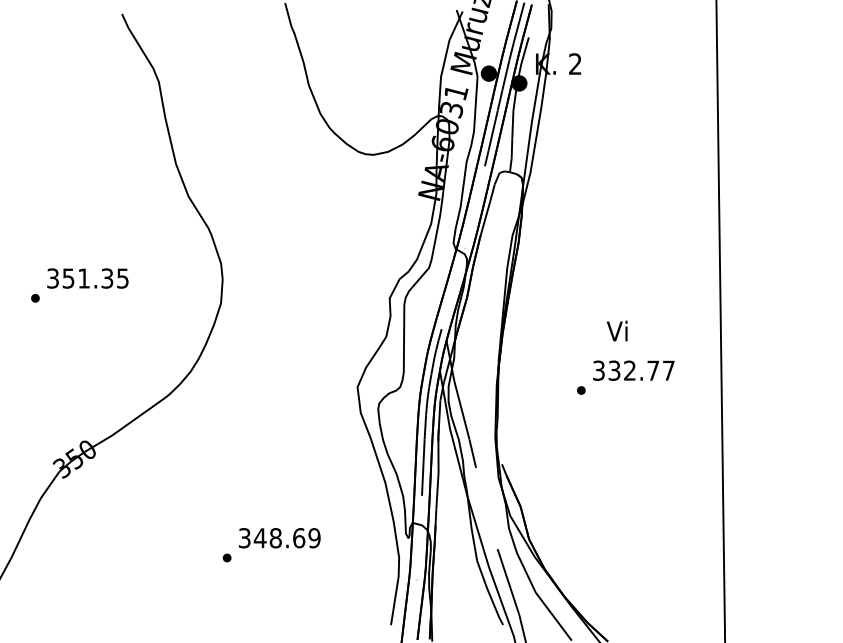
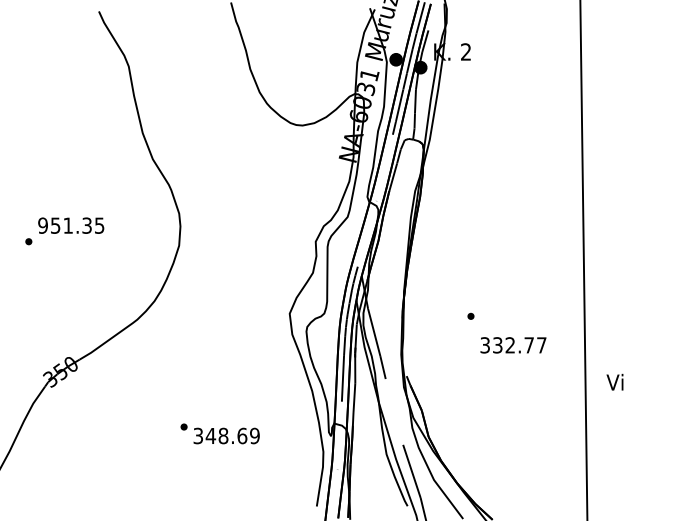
text: (52, 278) -> (42, 225), 351.35 -> 951.35
text: (616, 330) -> (614, 381), moved
text: (633, 370) -> (513, 345), moved
part: (226, 557) -> (183, 426), moved

